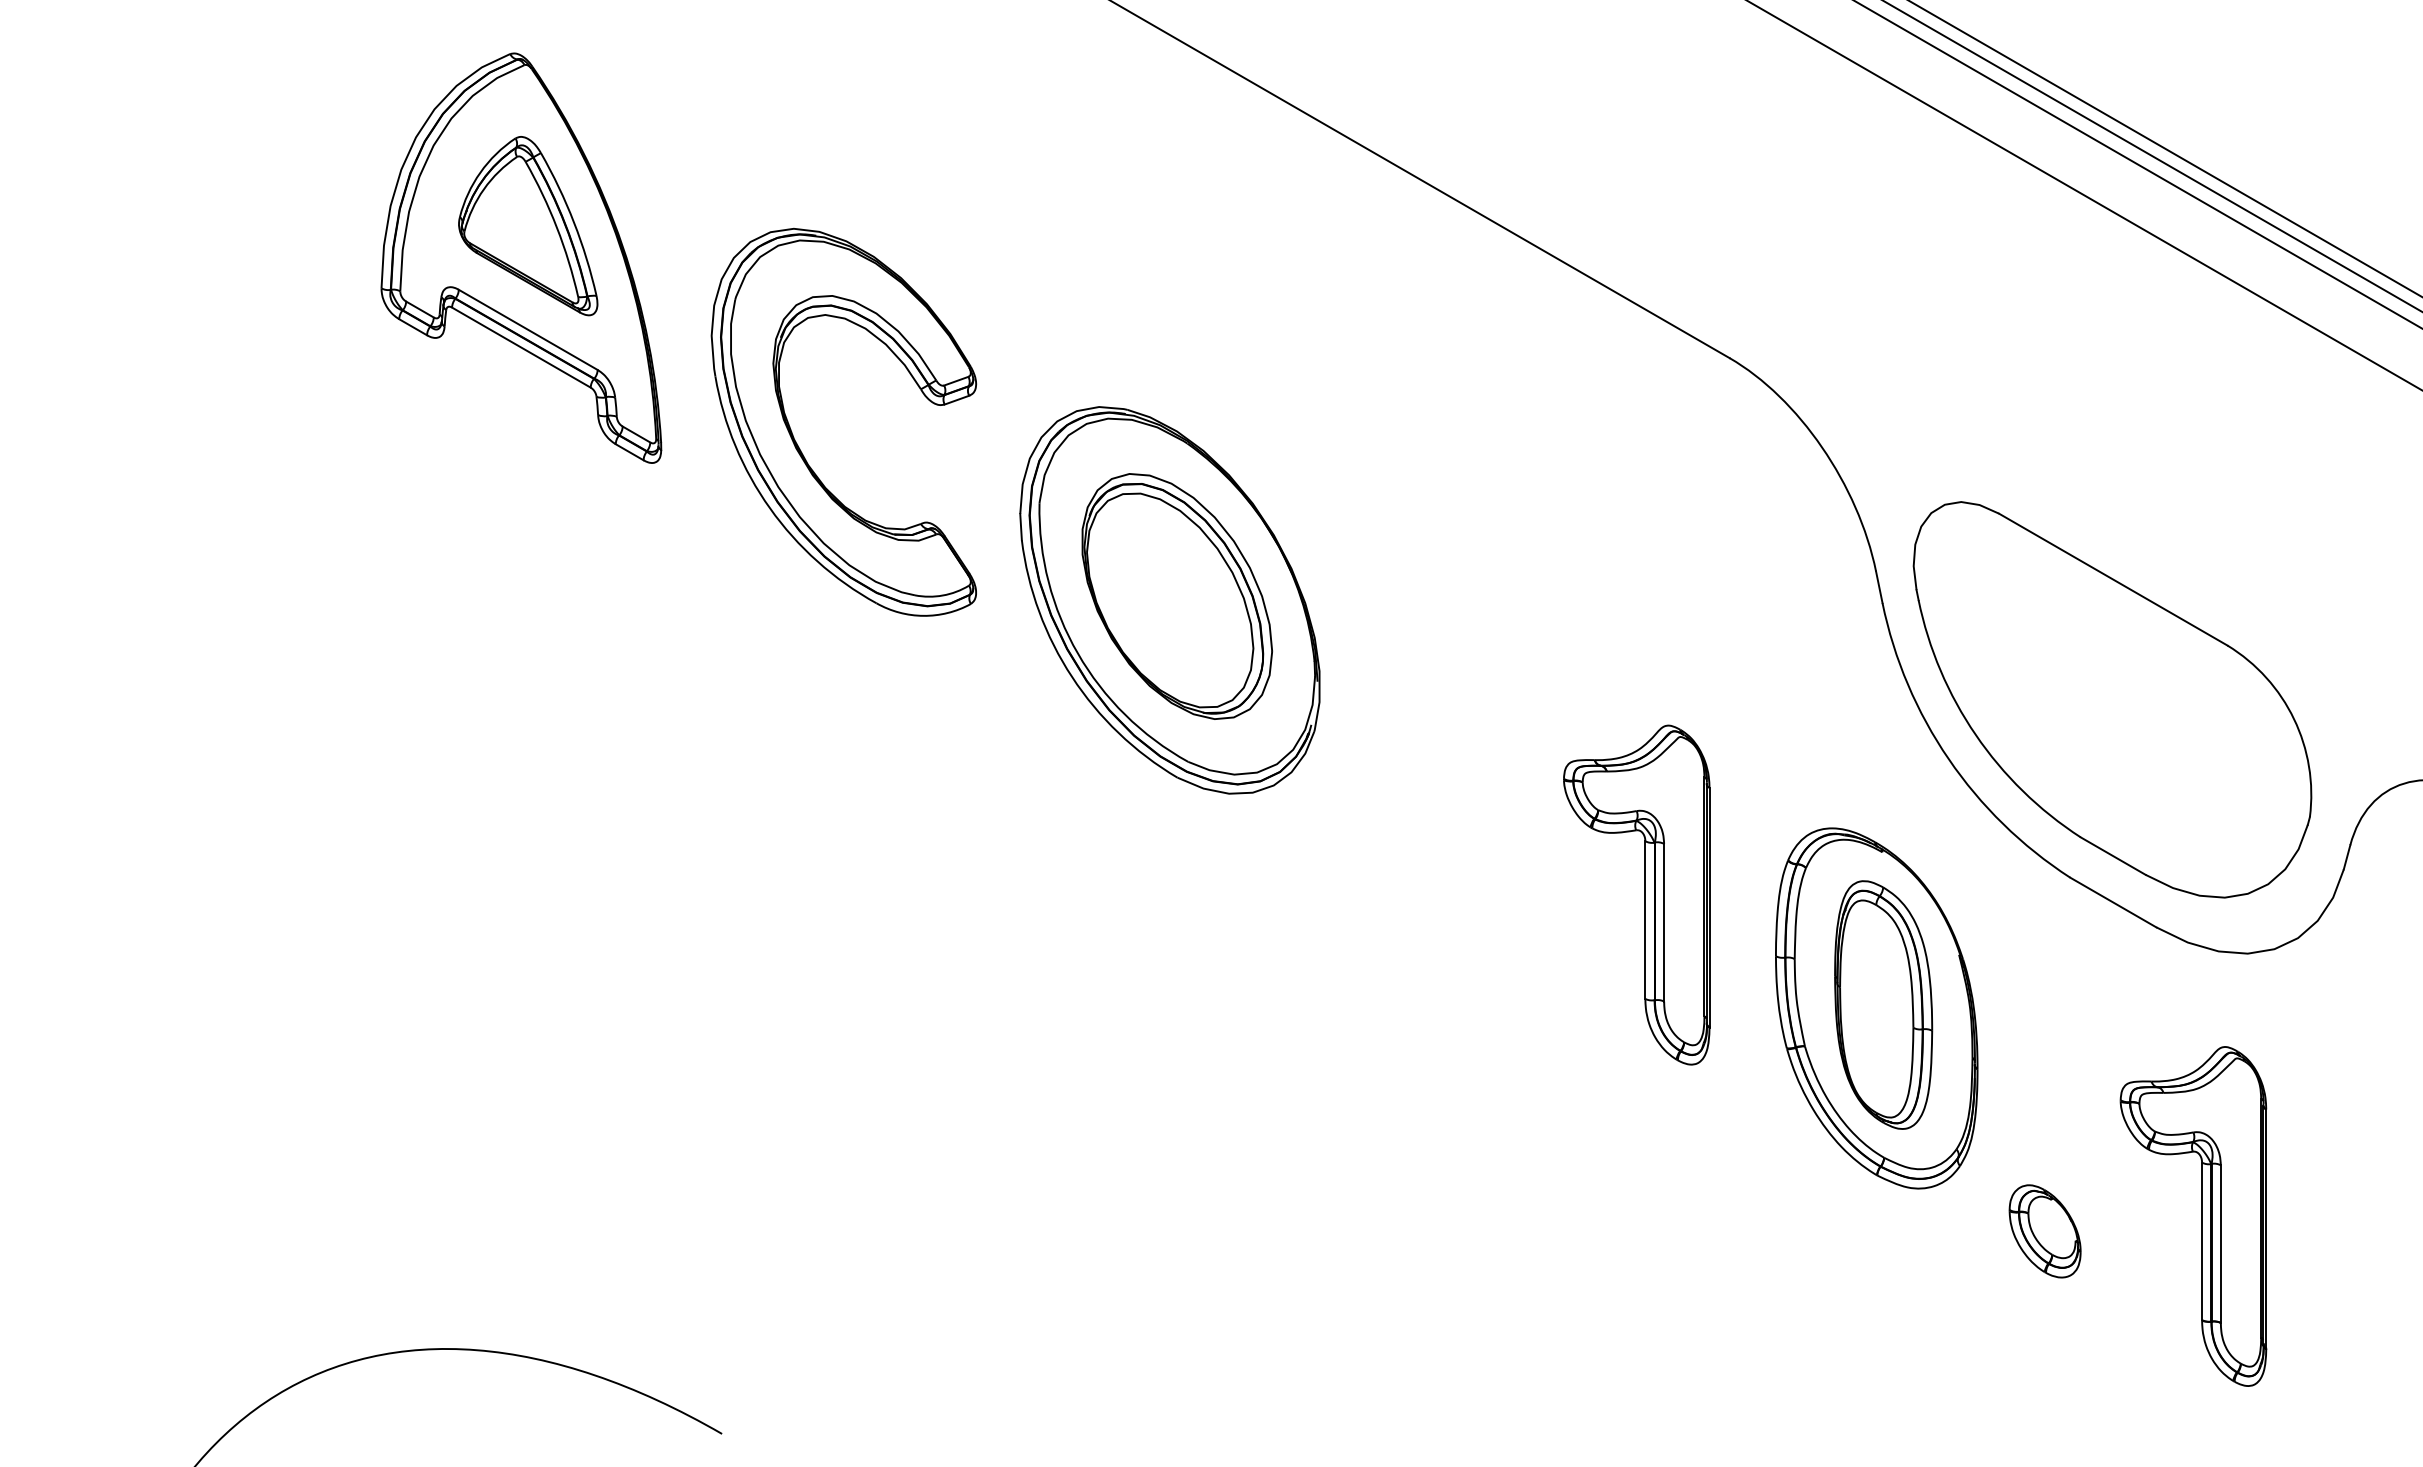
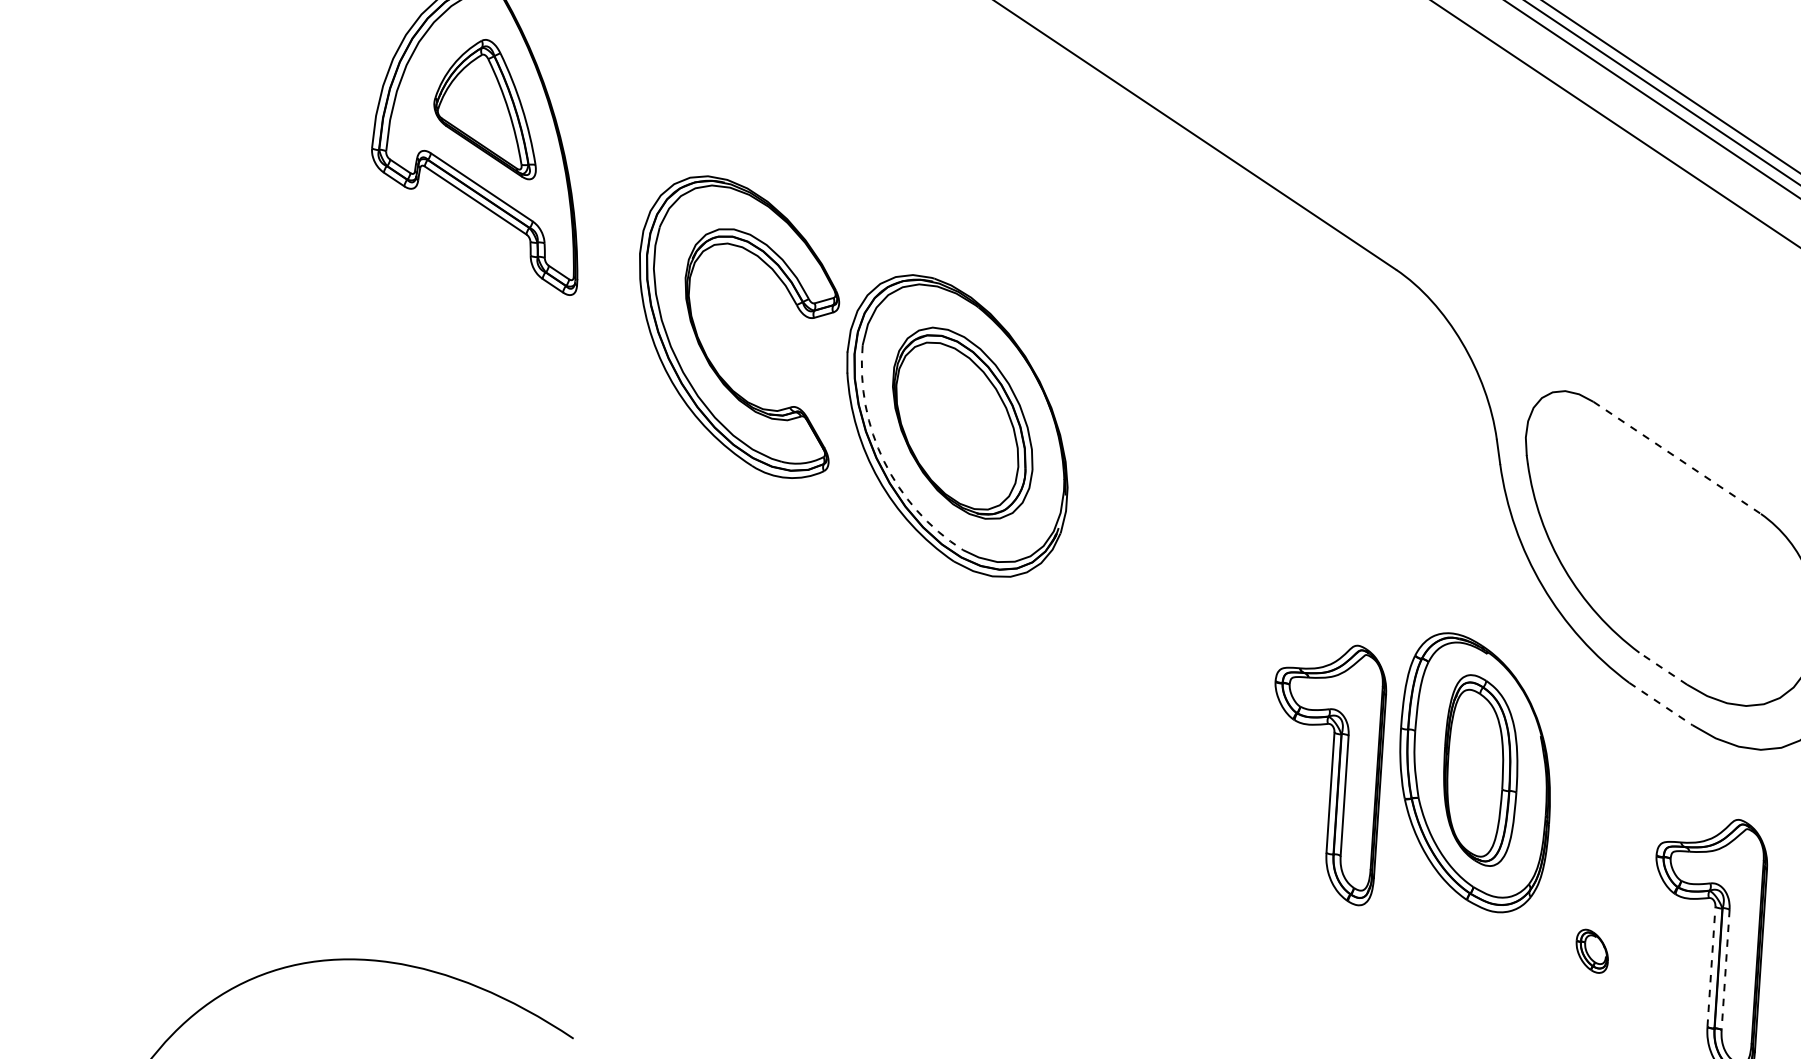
part: (800, 448) -> (701, 344), moved
line: (2113, 579) -> (1677, 457), solid -> dashed
arc: (1077, 653) -> (884, 461), solid -> dashed
line: (2113, 856) -> (1663, 669), solid -> dashed
part: (1644, 894) -> (1331, 773), moved
line: (2113, 902) -> (1661, 704), solid -> dashed
part: (2044, 1231) -> (1591, 951), size x0.6
line: (2202, 1241) -> (1711, 966), solid -> dashed
line: (2220, 1244) -> (1725, 970), solid -> dashed

